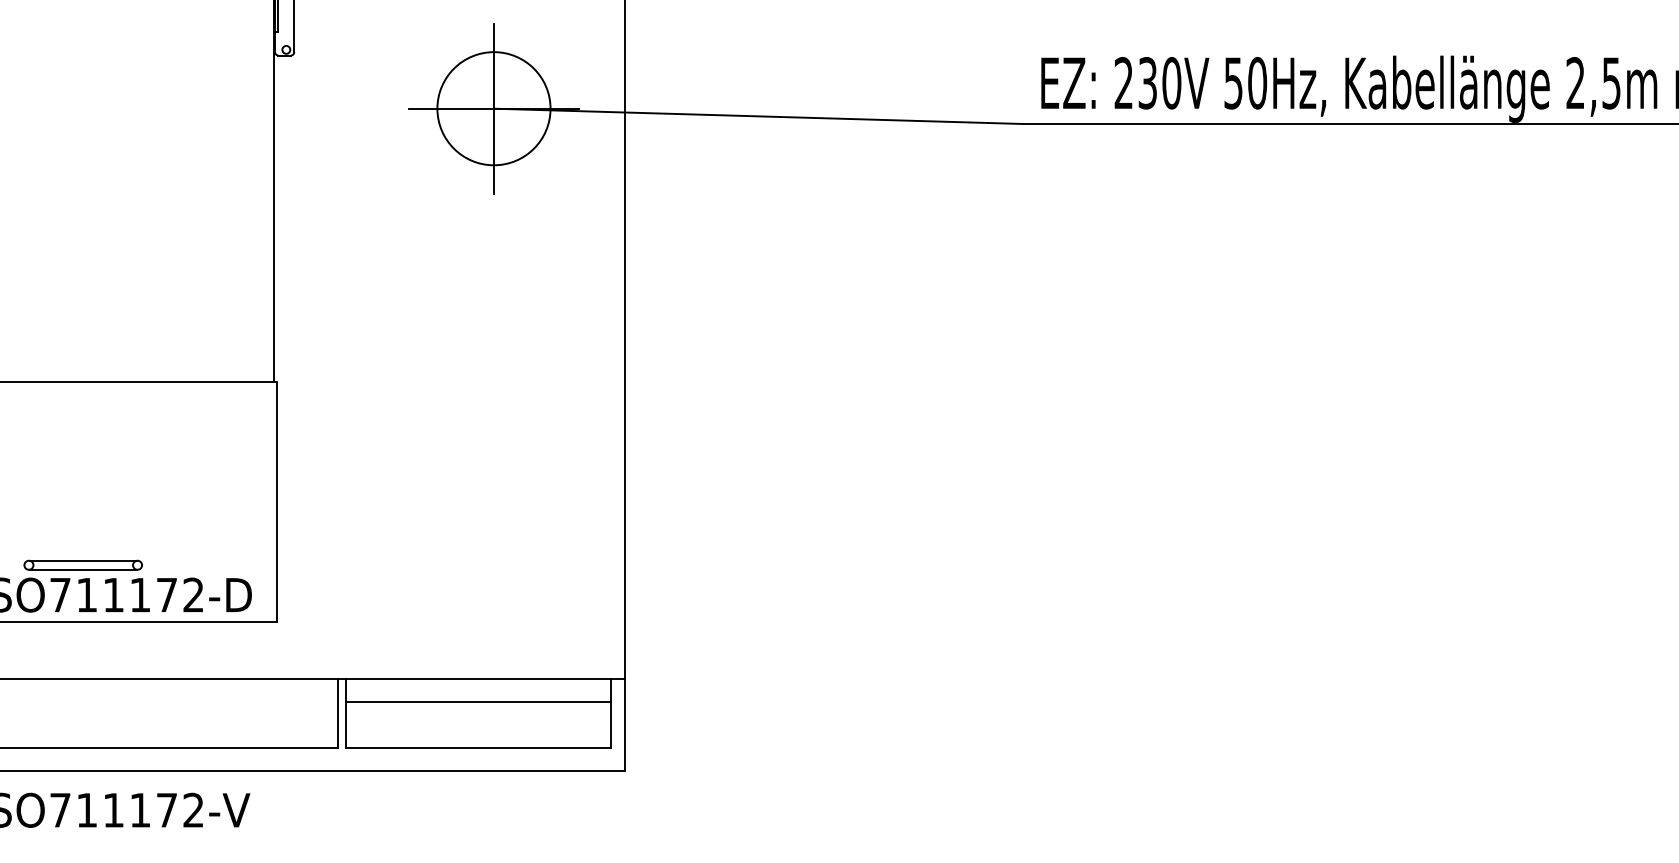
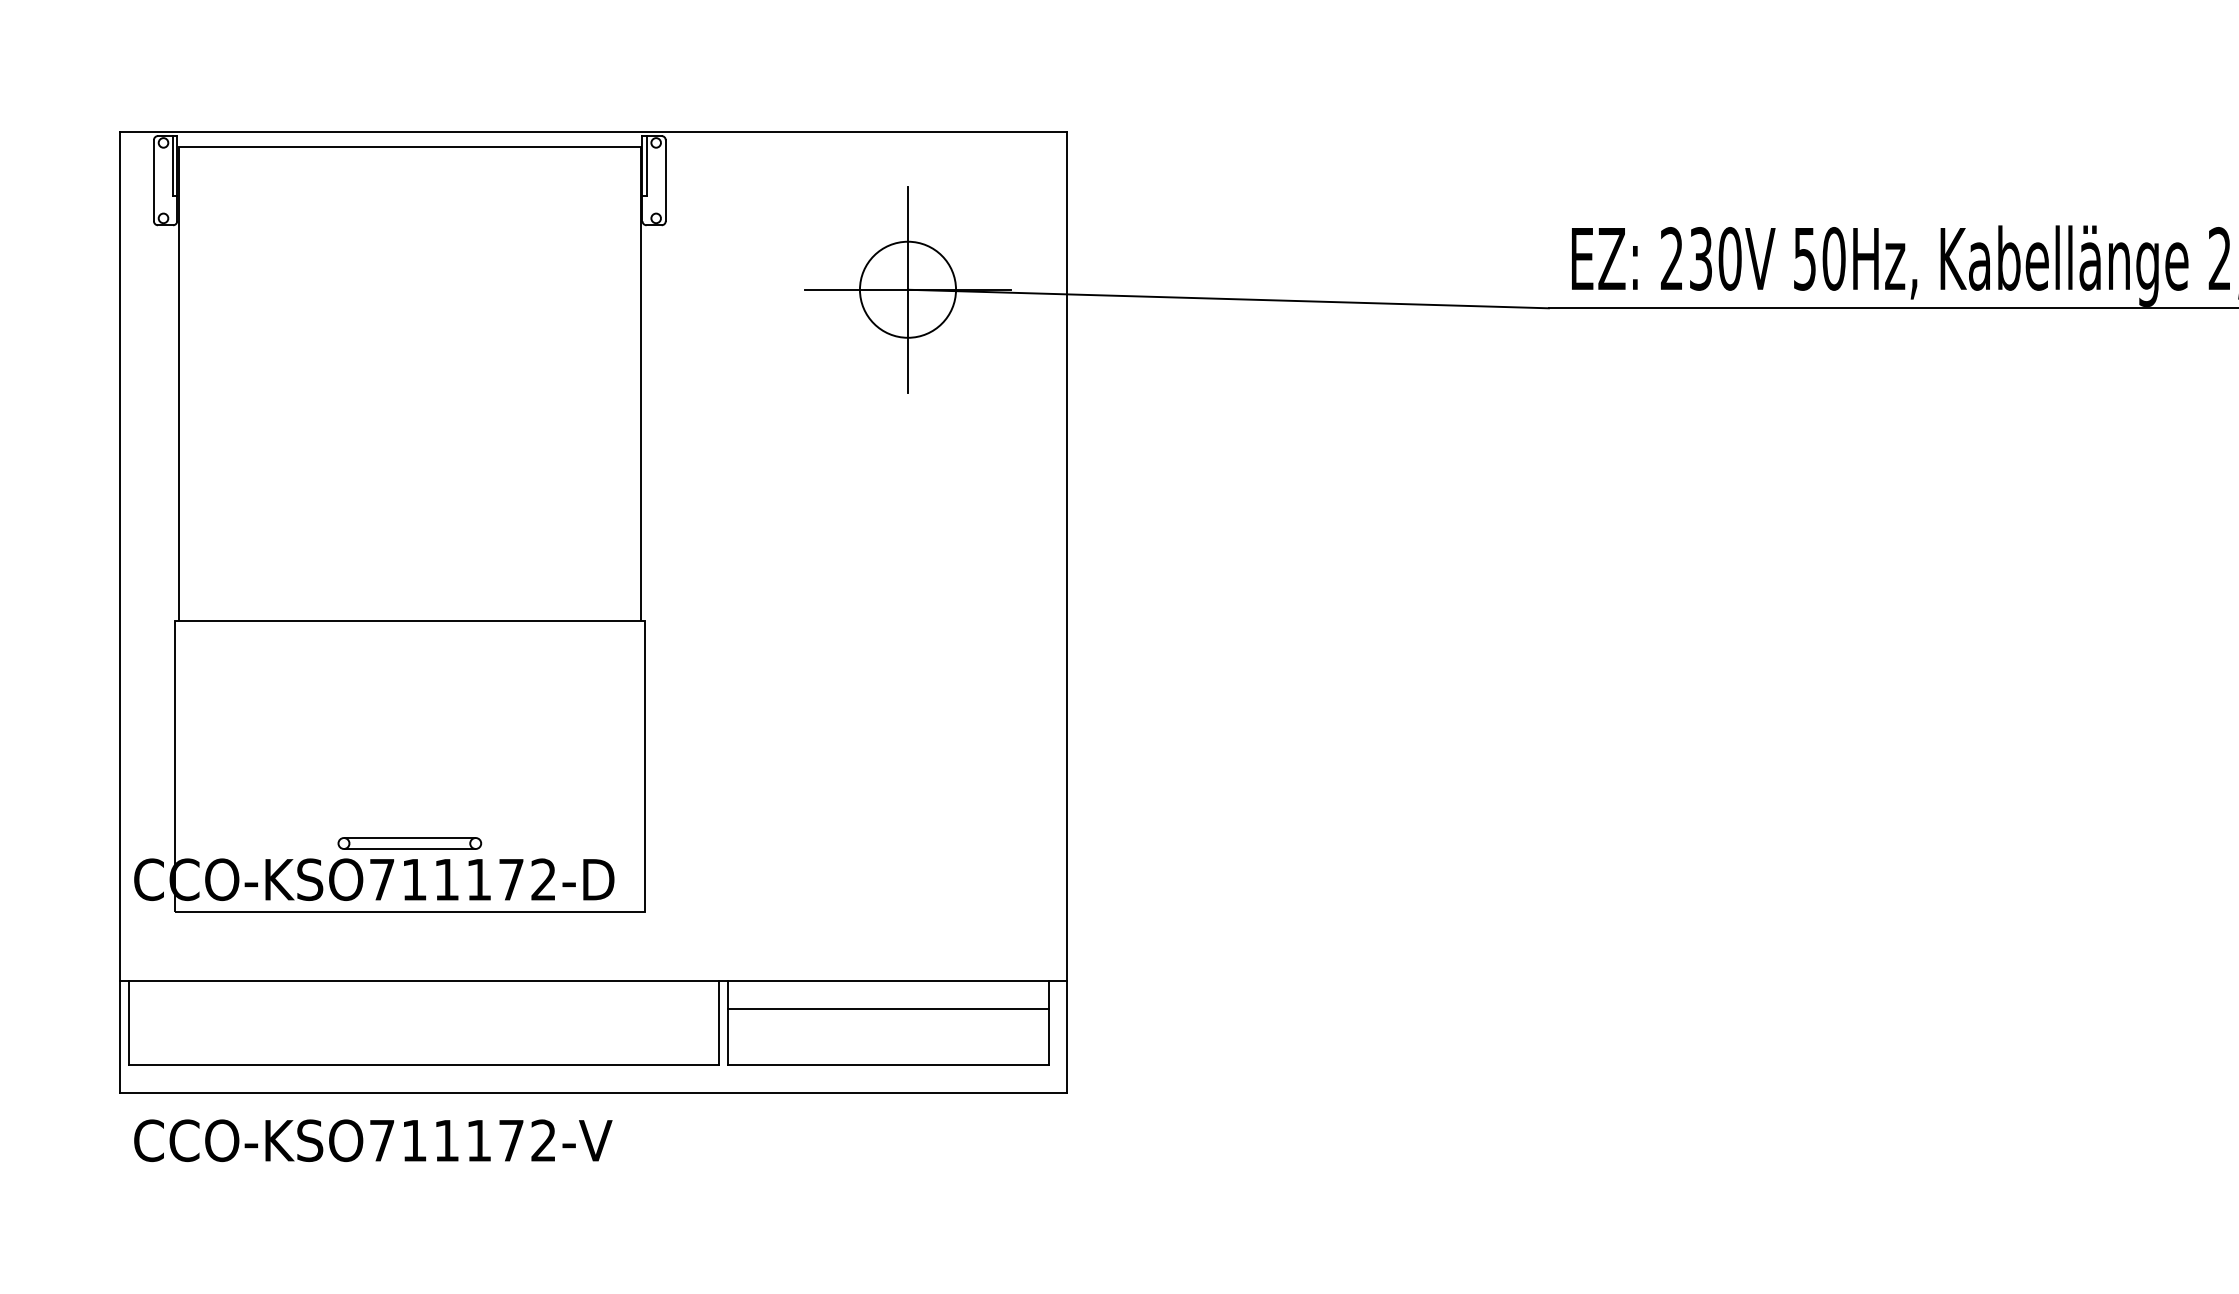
circle: (493, 108) -> (907, 289), size x0.7

